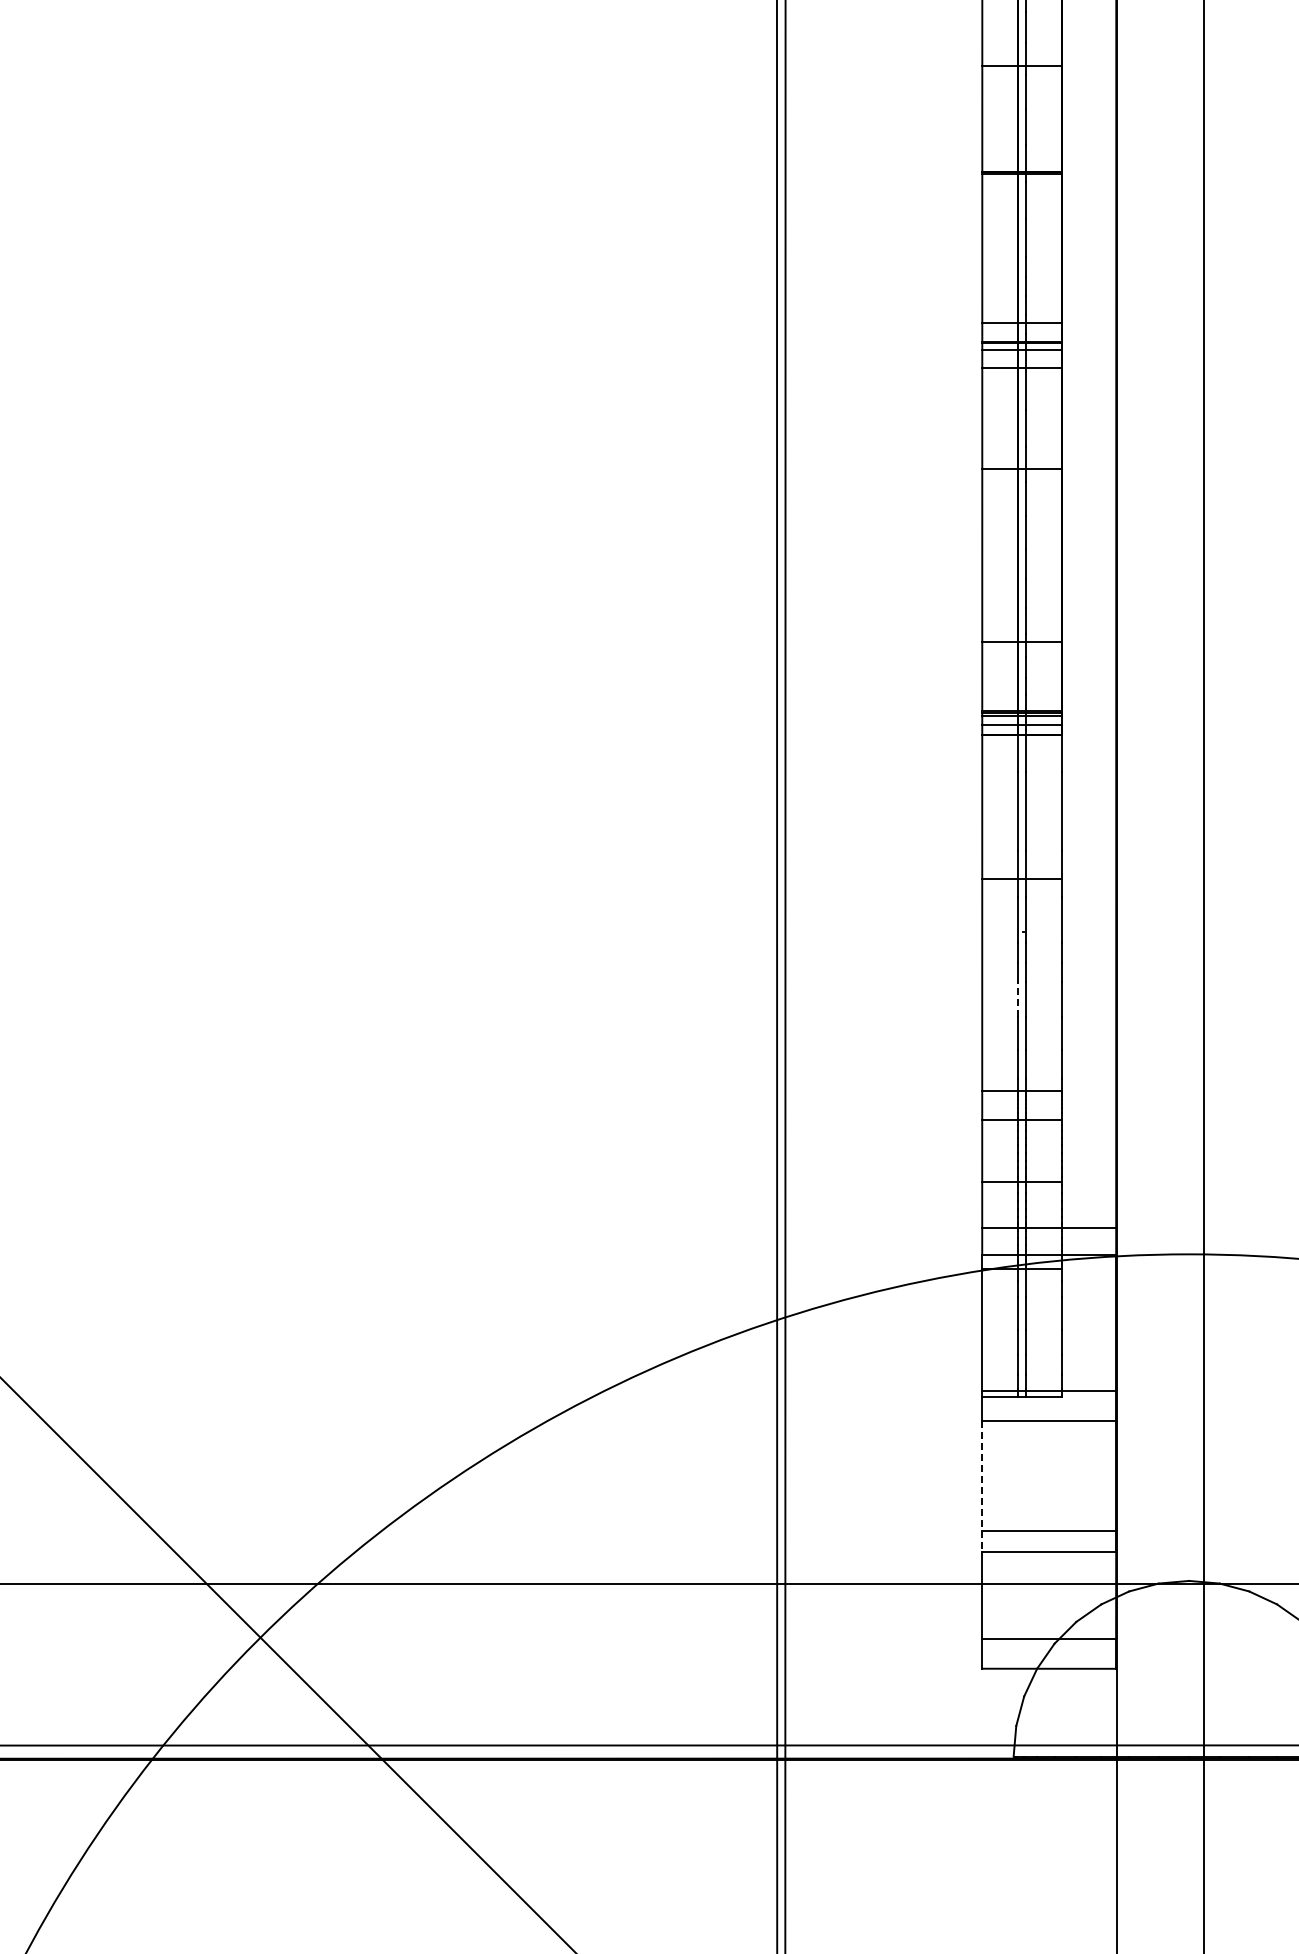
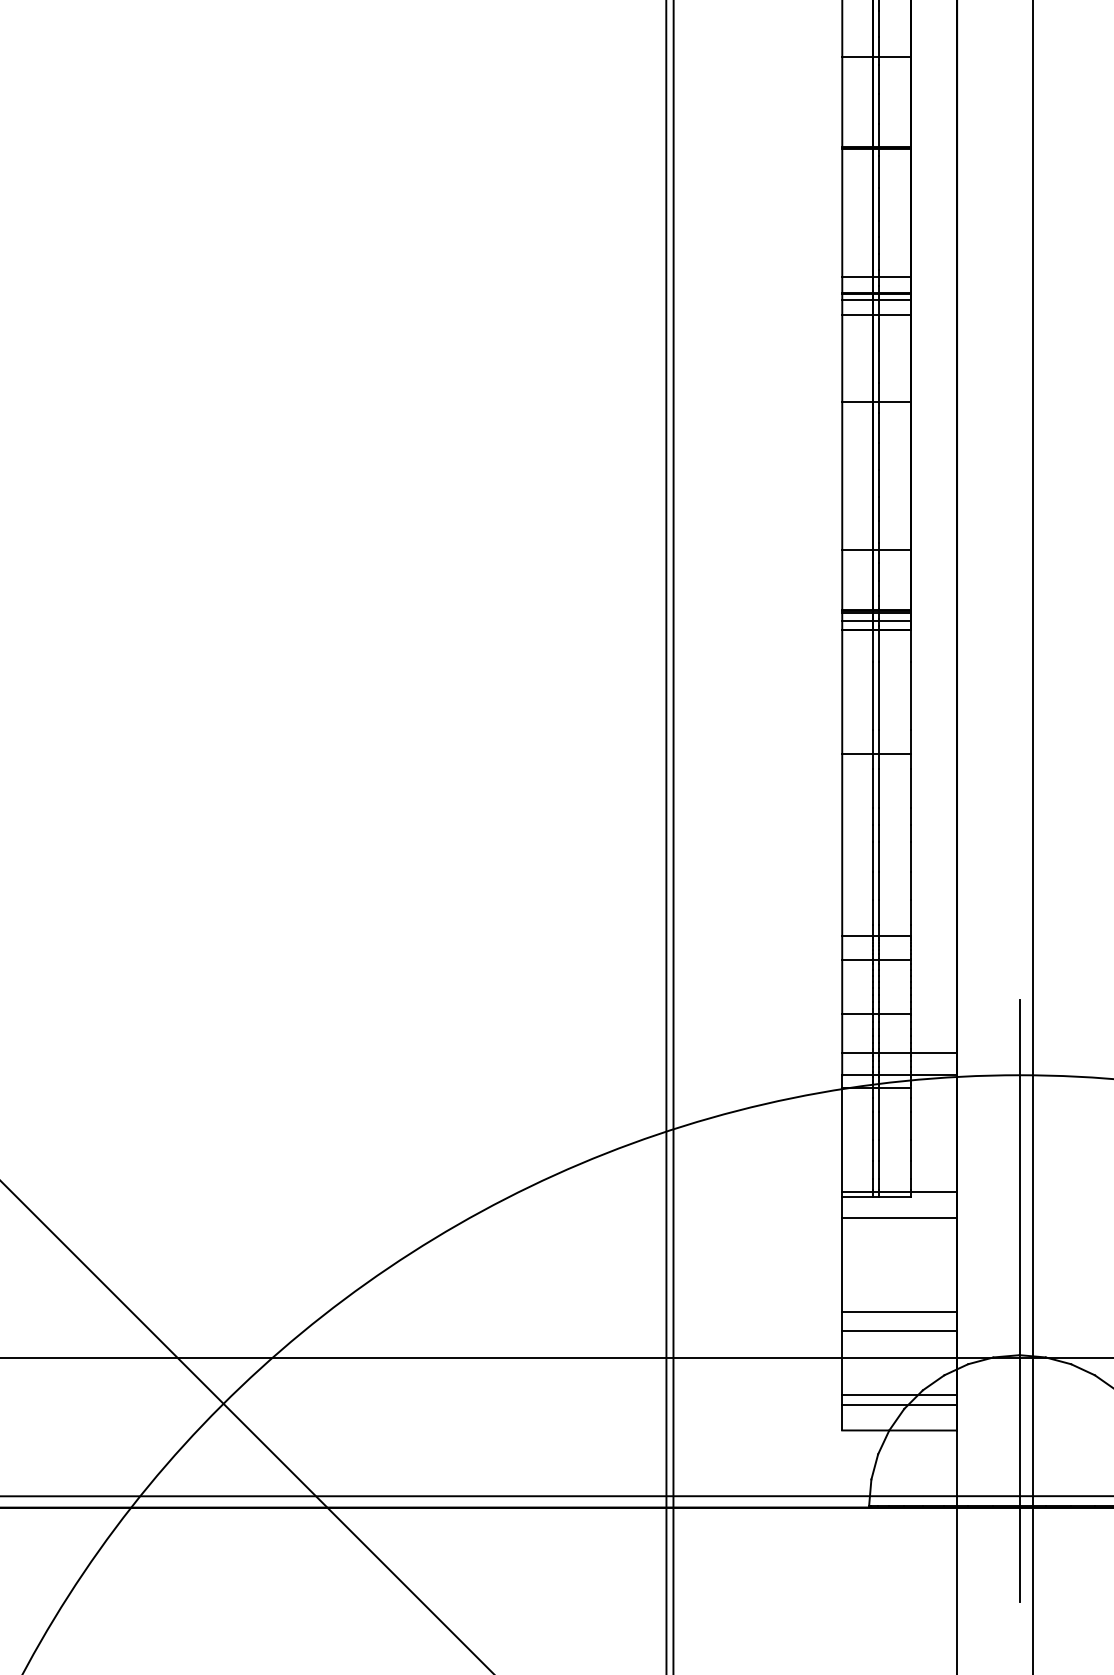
line: (1018, 999) -> (873, 856), dashed -> solid
line: (982, 1486) -> (842, 1274), dashed -> solid
line: (1189, 1517) -> (1019, 1300), added
line: (1049, 1627) -> (899, 1395), added

